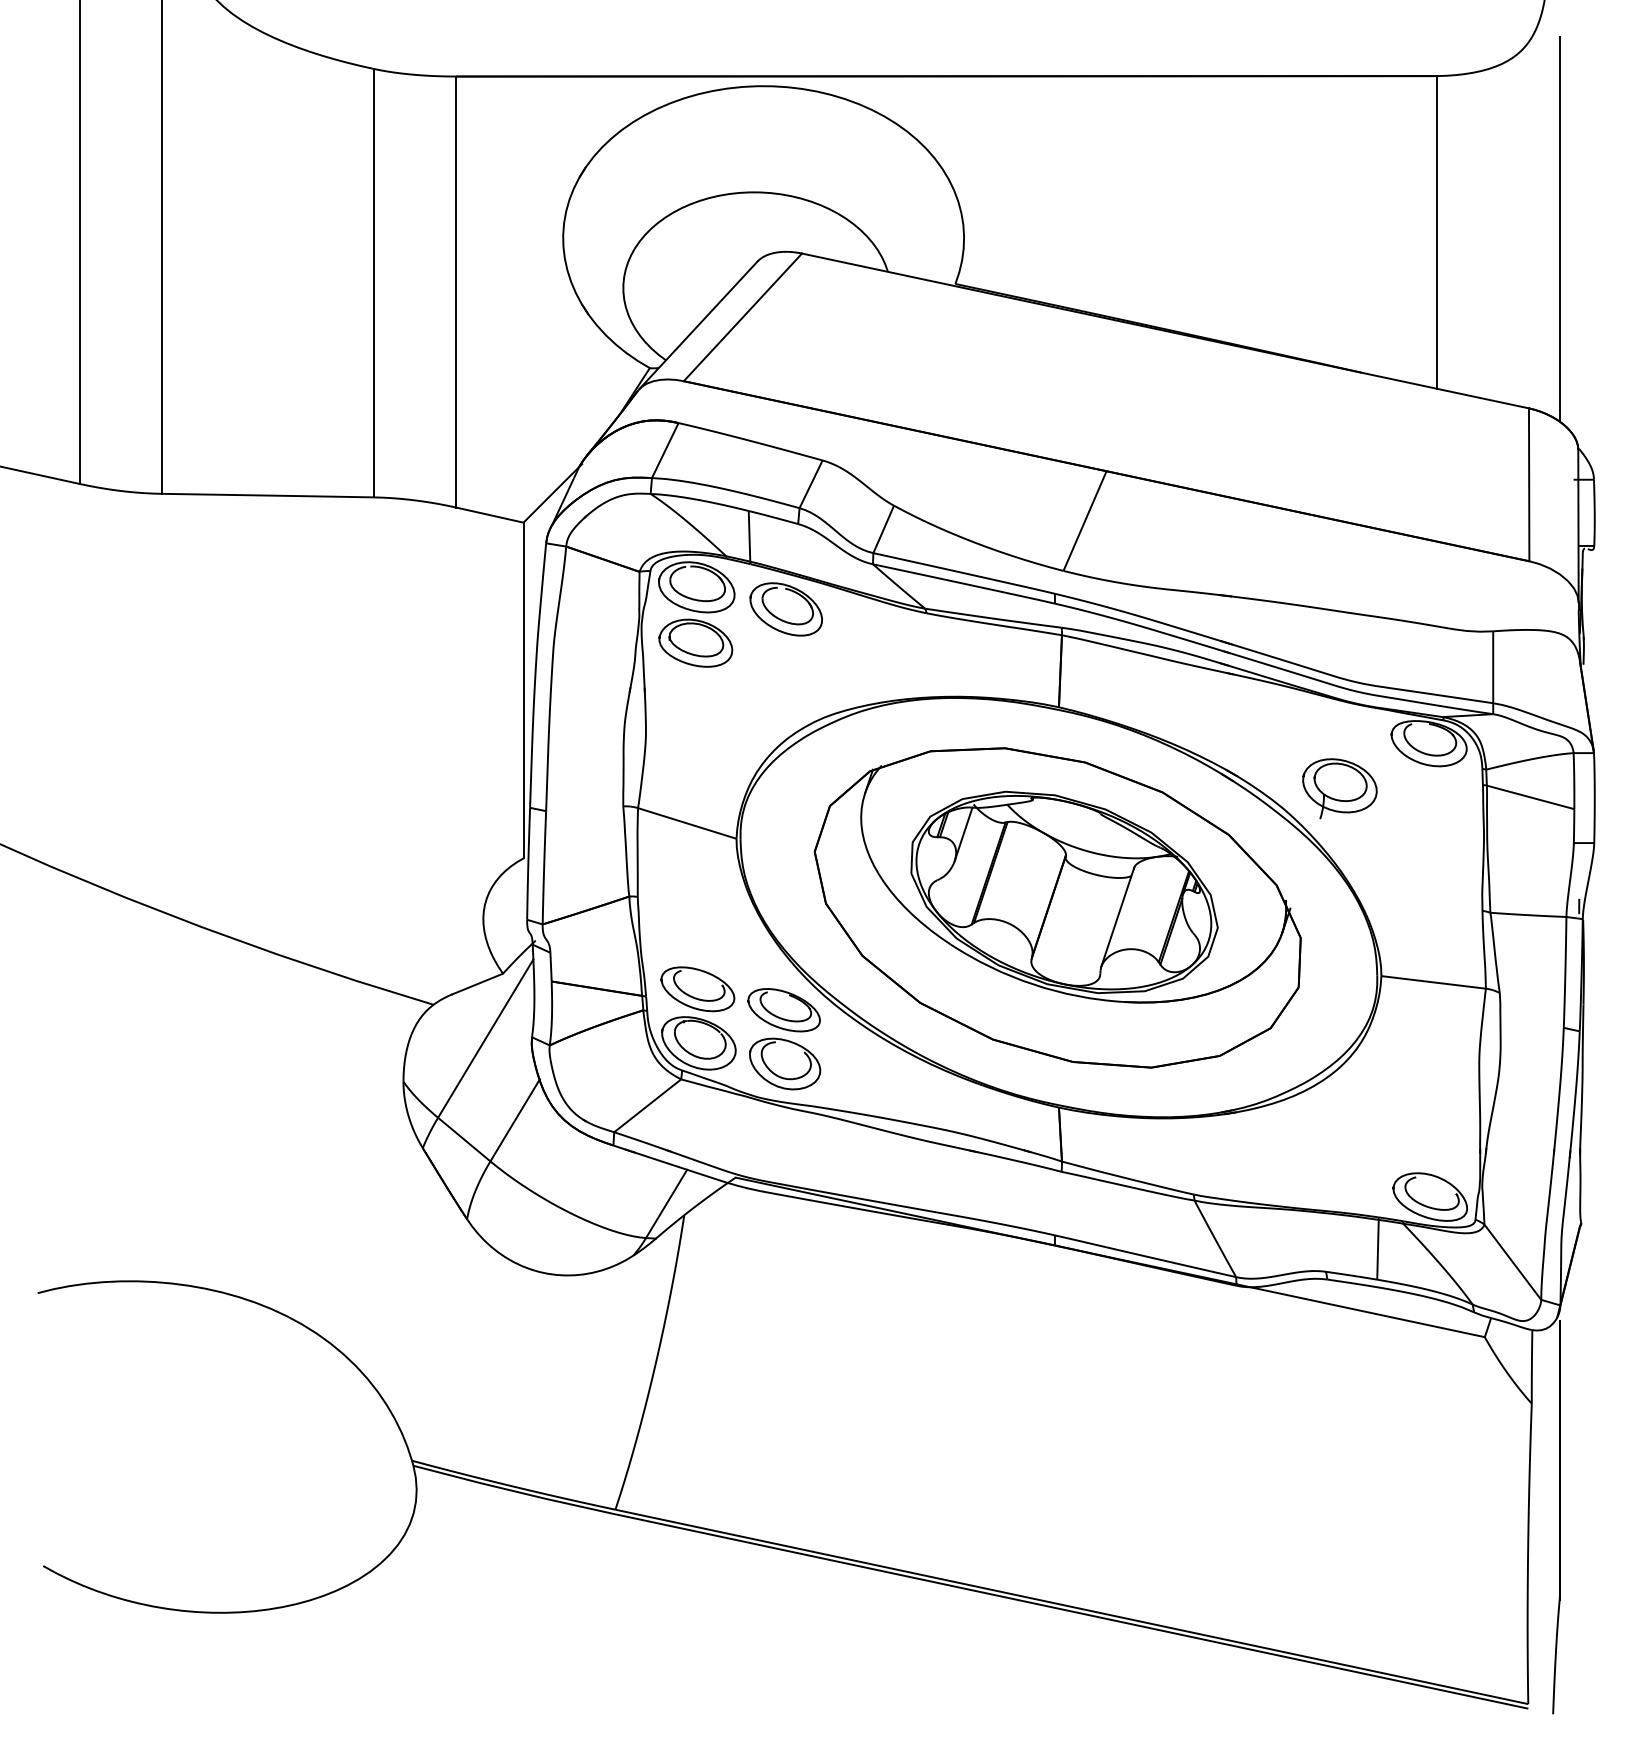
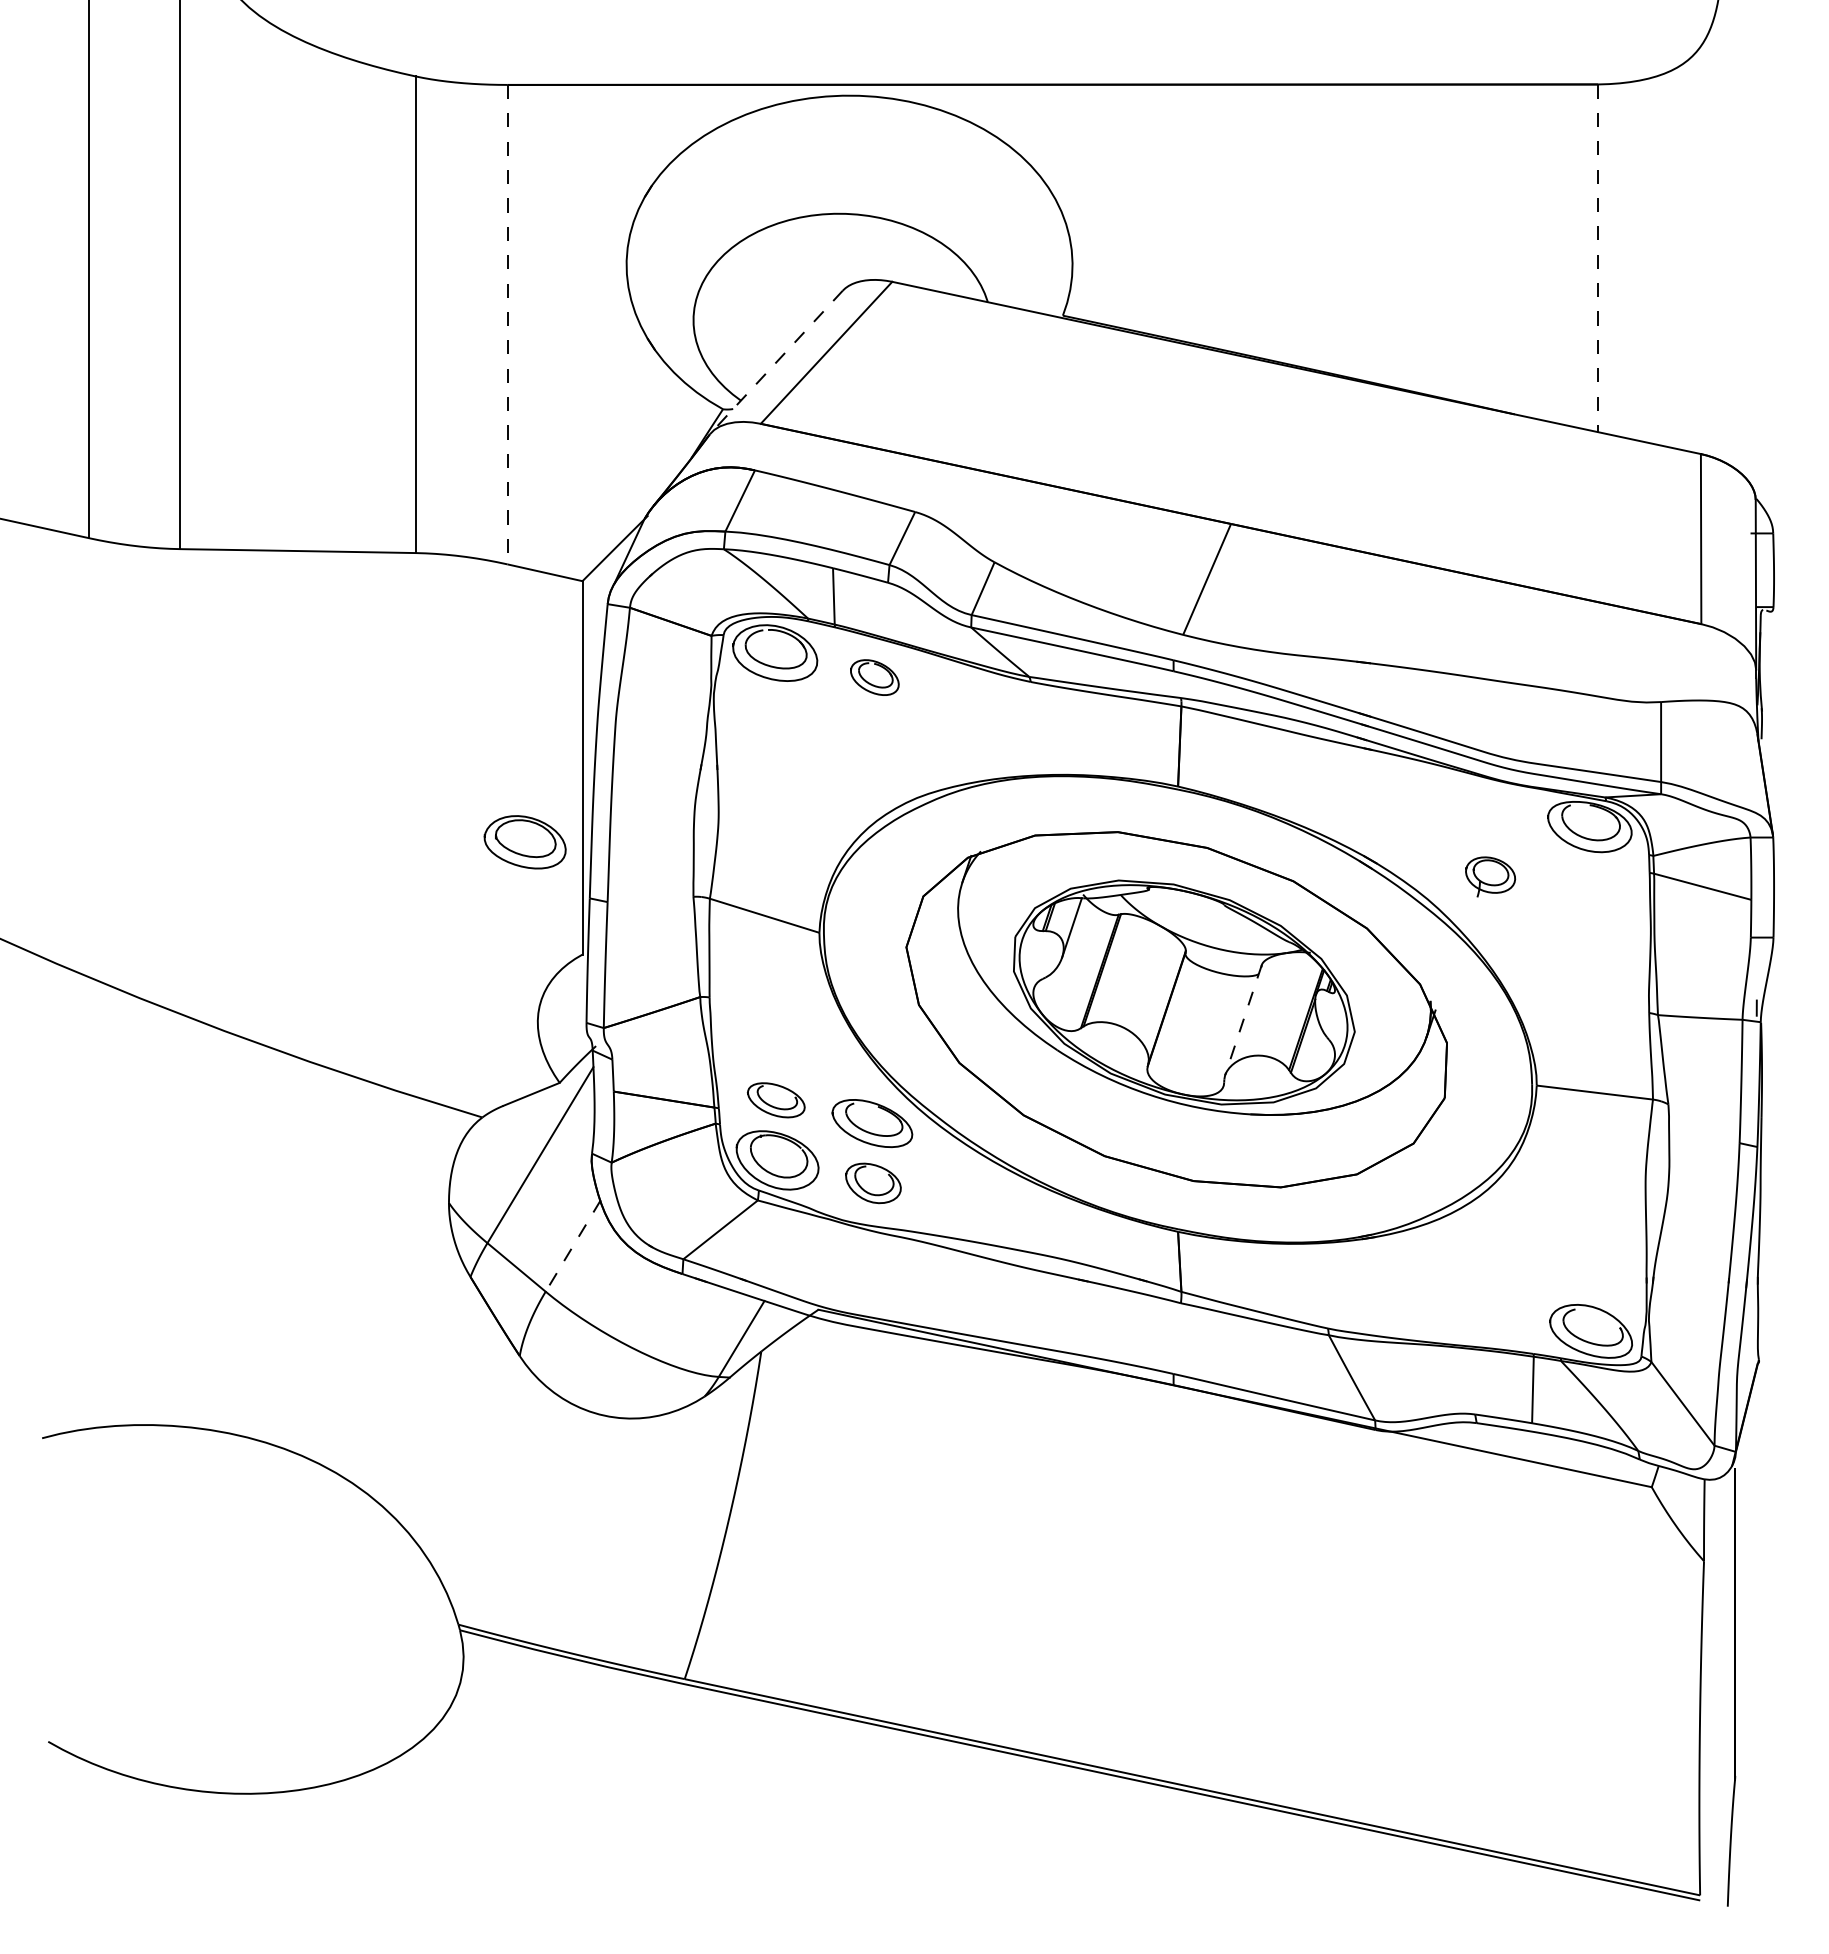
line: (1560, 228) -> (1735, 254), removed
line: (1436, 233) -> (1598, 259), solid -> dashed
line: (456, 291) -> (507, 324), solid -> dashed
line: (698, 325) -> (777, 361), solid -> dashed
part: (786, 609) -> (874, 677), size x0.6
part: (695, 643) -> (524, 842), moved
part: (1339, 788) -> (1490, 876), size x0.6
line: (1117, 917) -> (1243, 1020), solid -> dashed
part: (697, 989) -> (775, 1100), size x0.7
part: (785, 1064) -> (873, 1183), size x0.7
line: (514, 1120) -> (572, 1246), solid -> dashed

